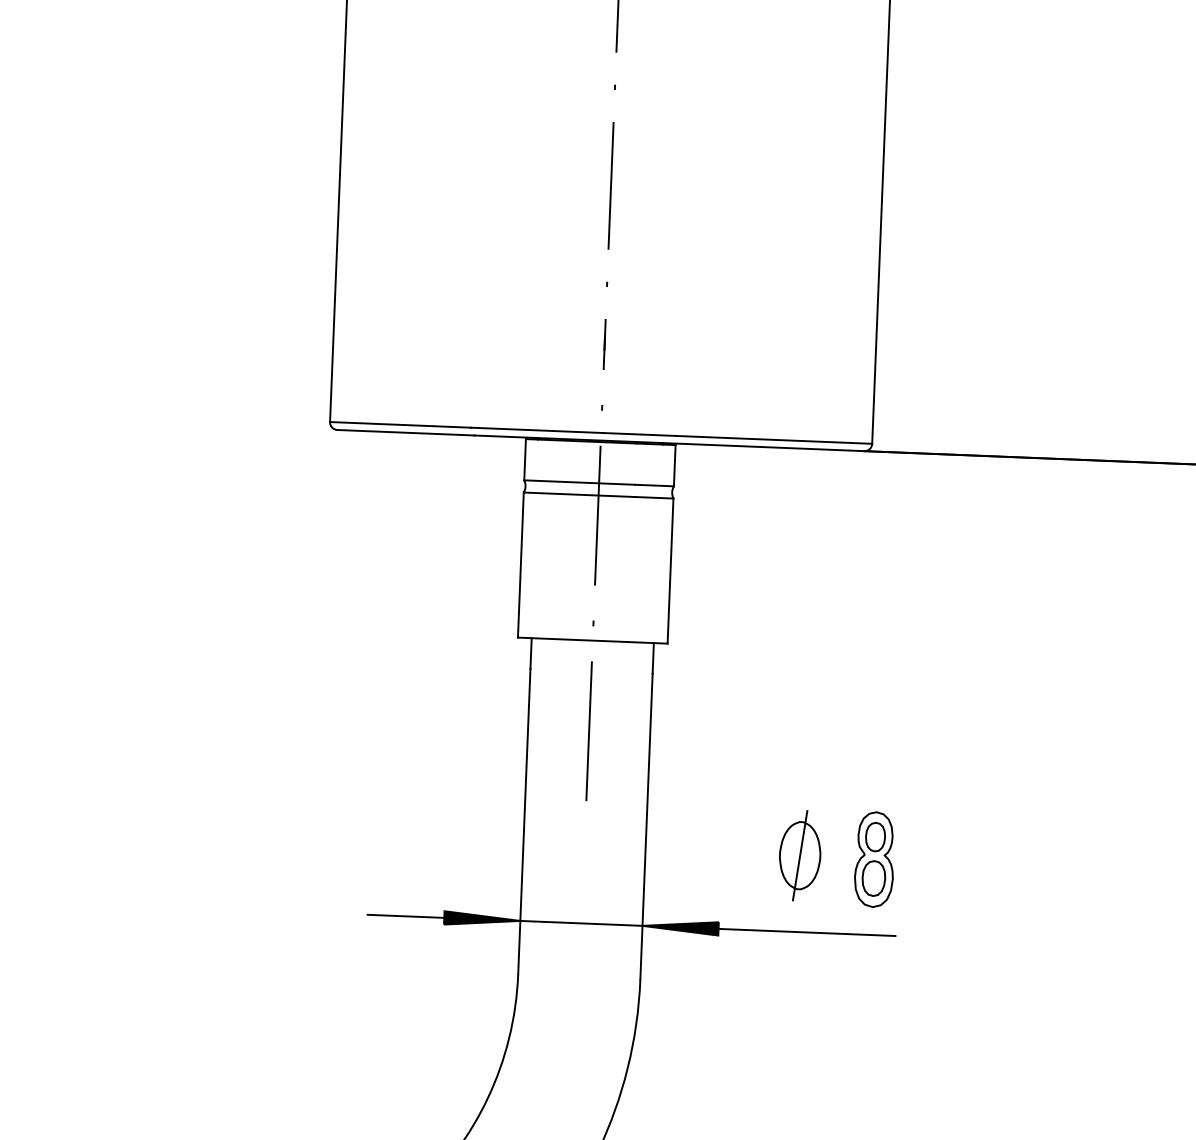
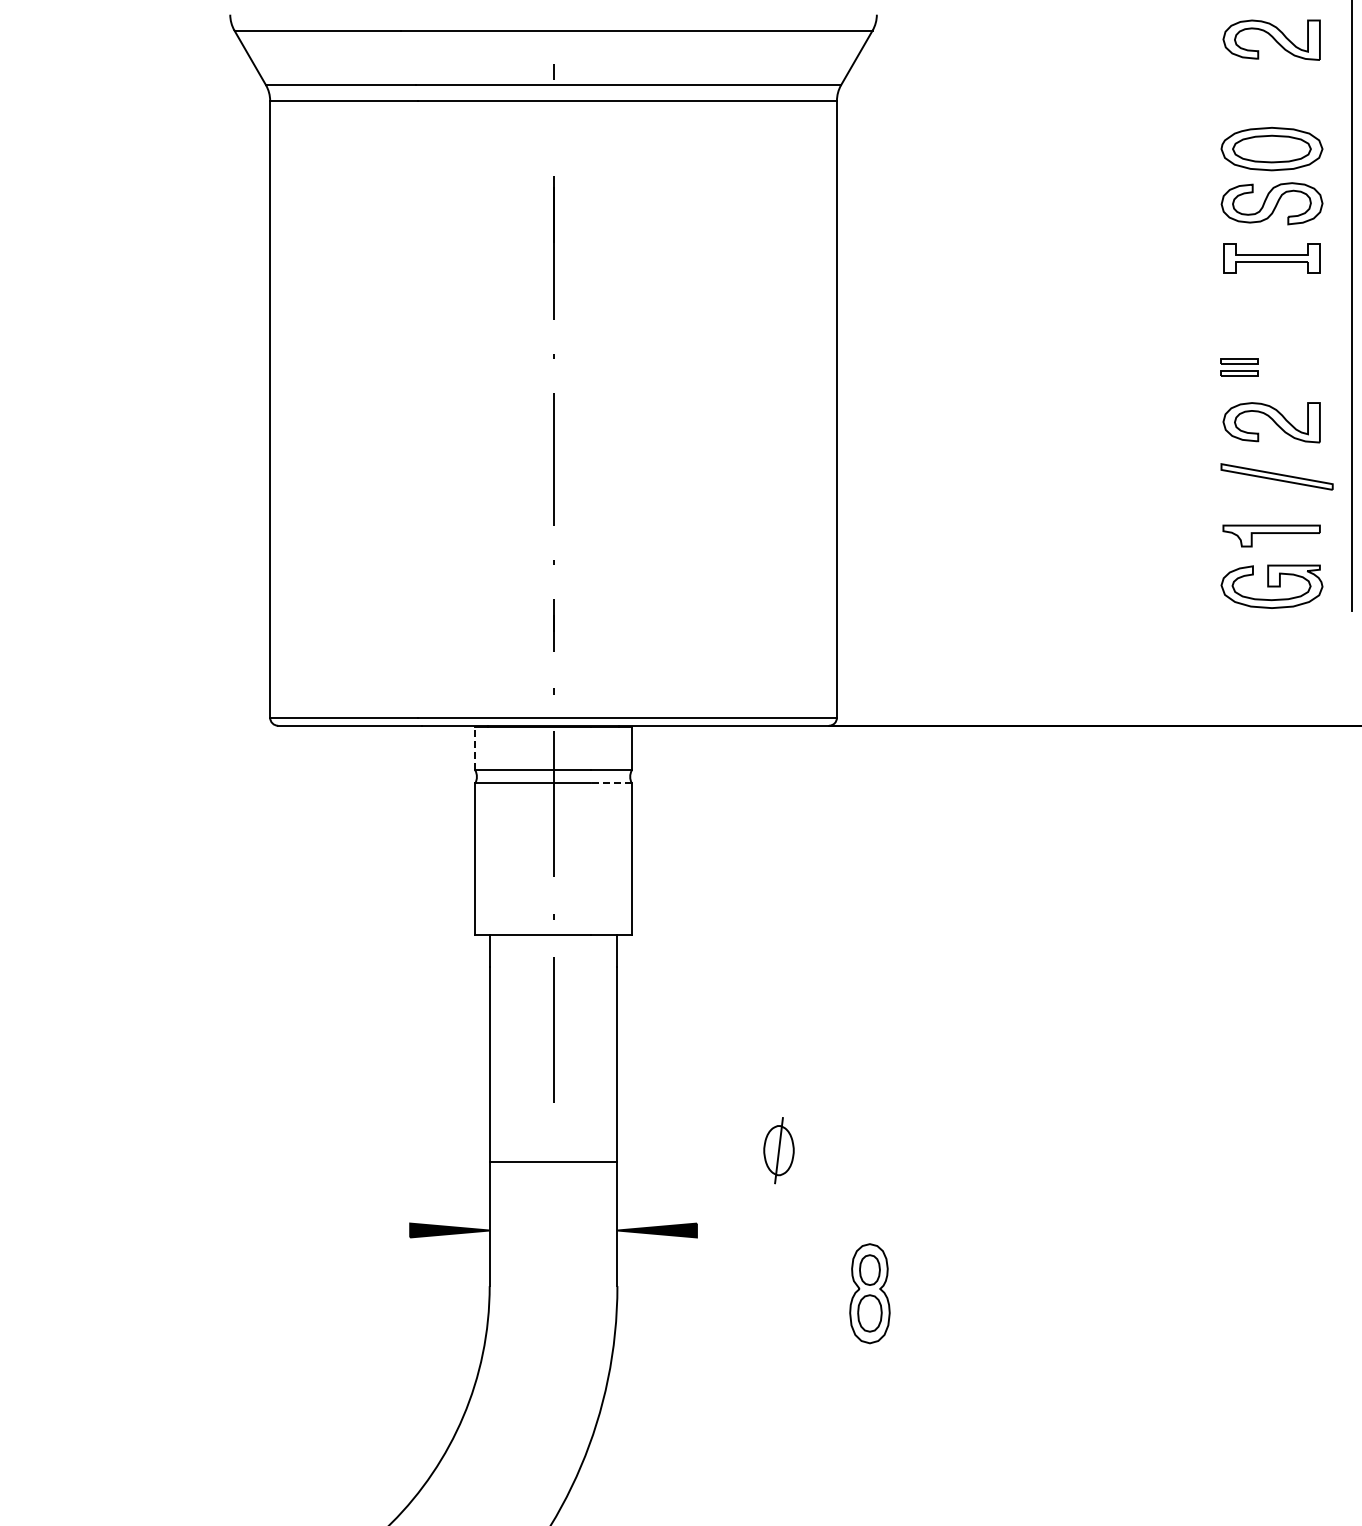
line: (525, 459) -> (475, 748), solid -> dashed
line: (653, 497) -> (610, 783), solid -> dashed
part: (799, 855) -> (778, 1150), size x0.7
part: (874, 859) -> (869, 1293), moved
line: (406, 916) -> (370, 1230), removed
line: (581, 923) -> (553, 1161), moved
line: (806, 932) -> (788, 1230), removed

